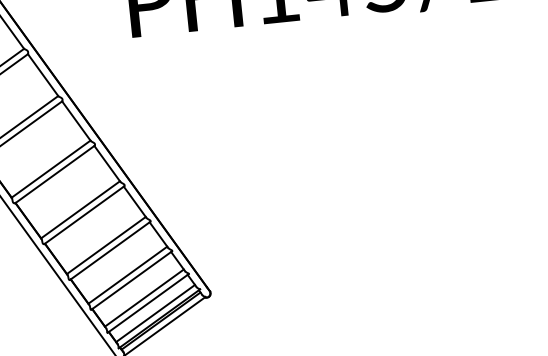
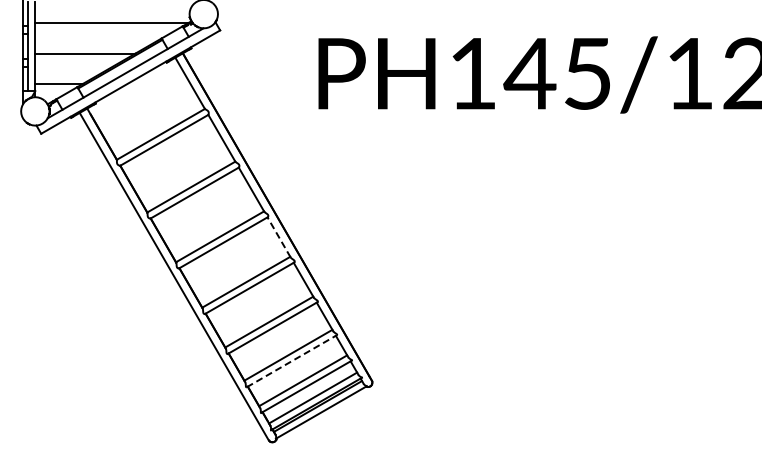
line: (106, 164) -> (278, 237), solid -> dashed
line: (131, 280) -> (291, 361), solid -> dashed

